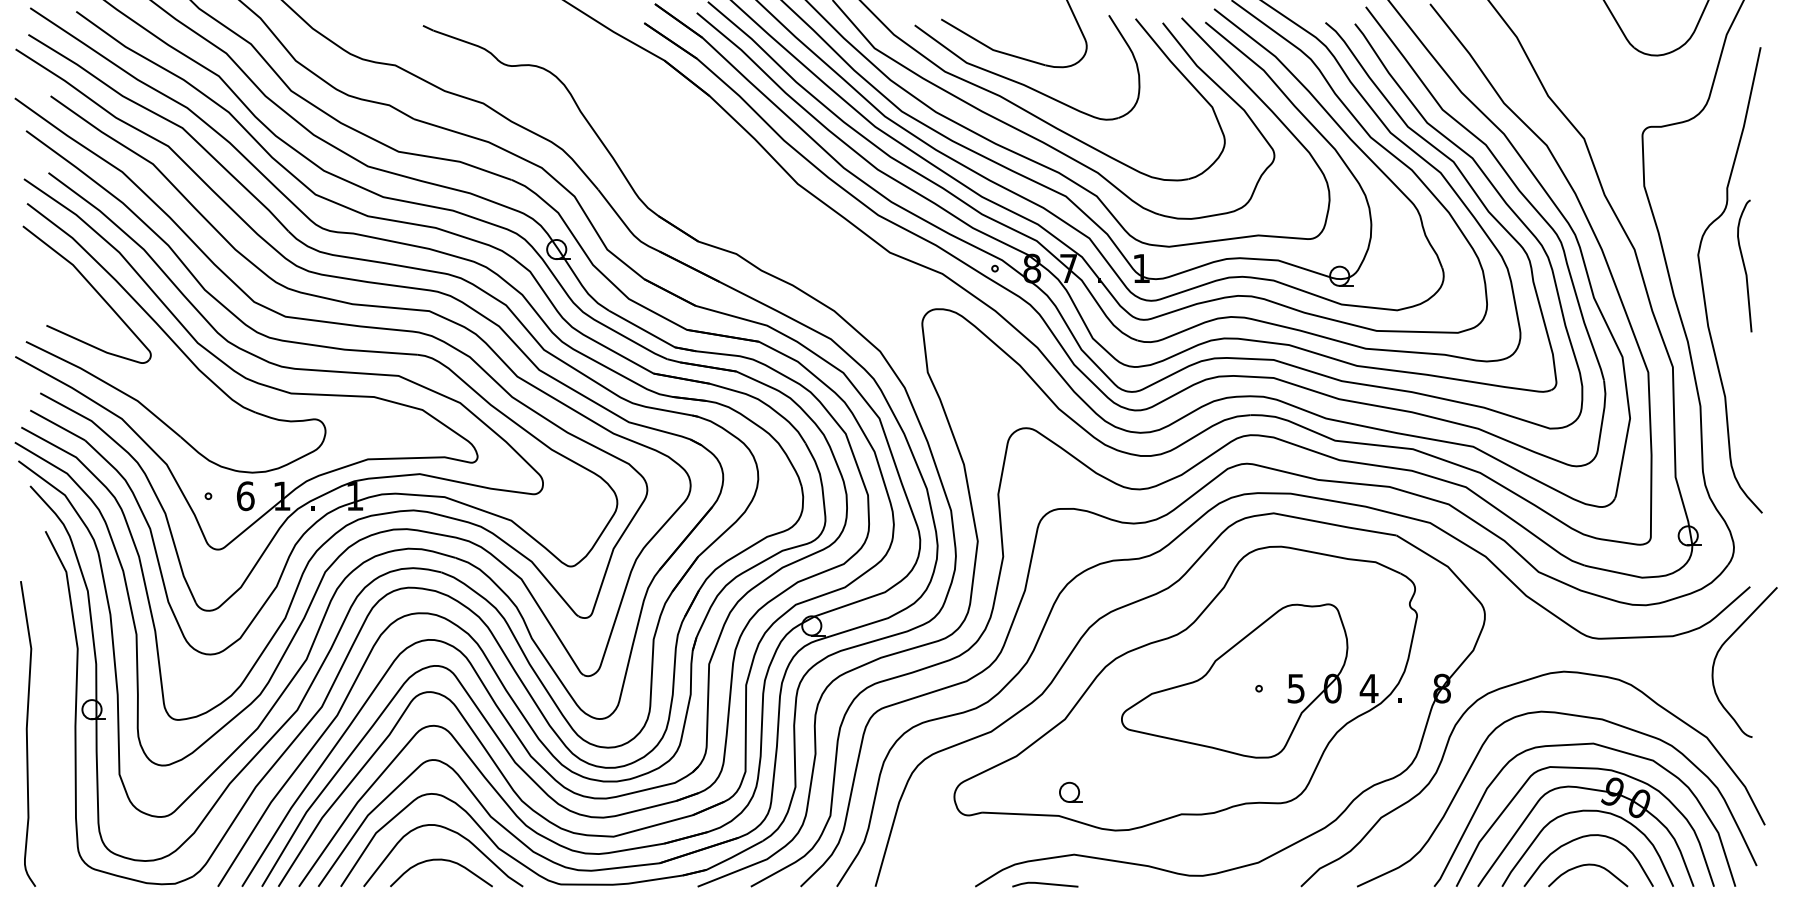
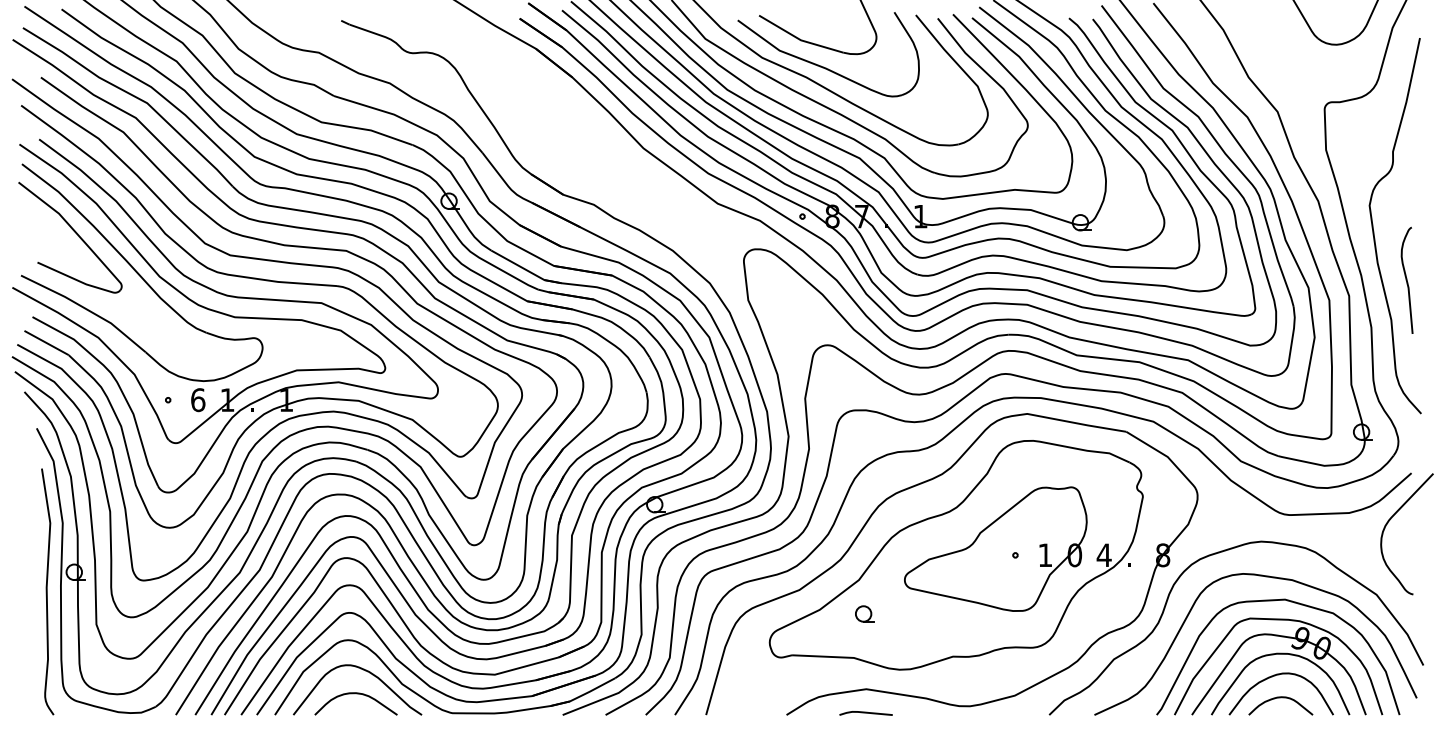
curve: (1743, 264) -> (1406, 279), moved
text: (1296, 688) -> (1045, 555), 5 -> 1
curve: (27, 733) -> (47, 591), moved
part: (1070, 791) -> (864, 613), moved
curve: (1044, 884) -> (865, 713), moved

